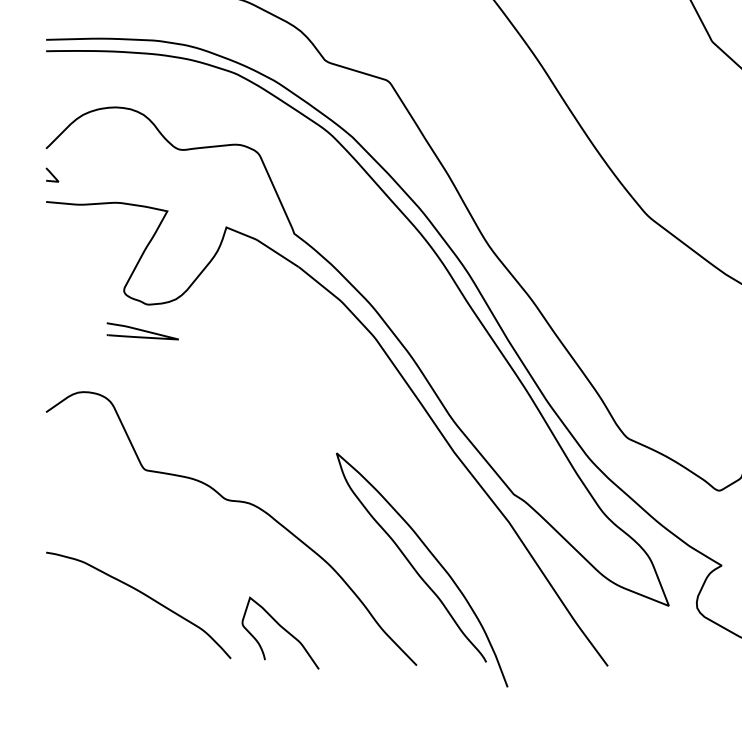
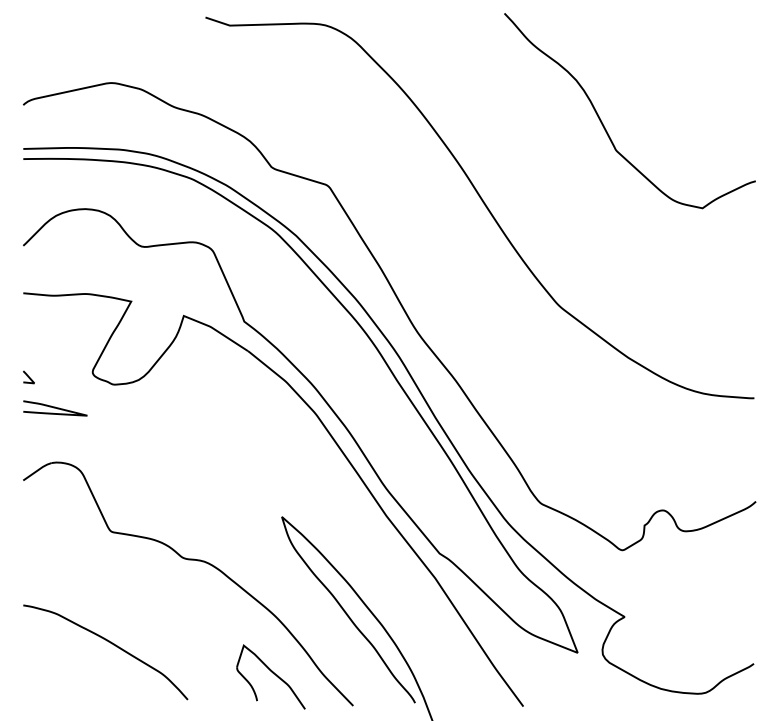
line: (51, 175) -> (28, 377), moved
part: (142, 331) -> (55, 408), moved
part: (280, 632) -> (270, 676), moved

